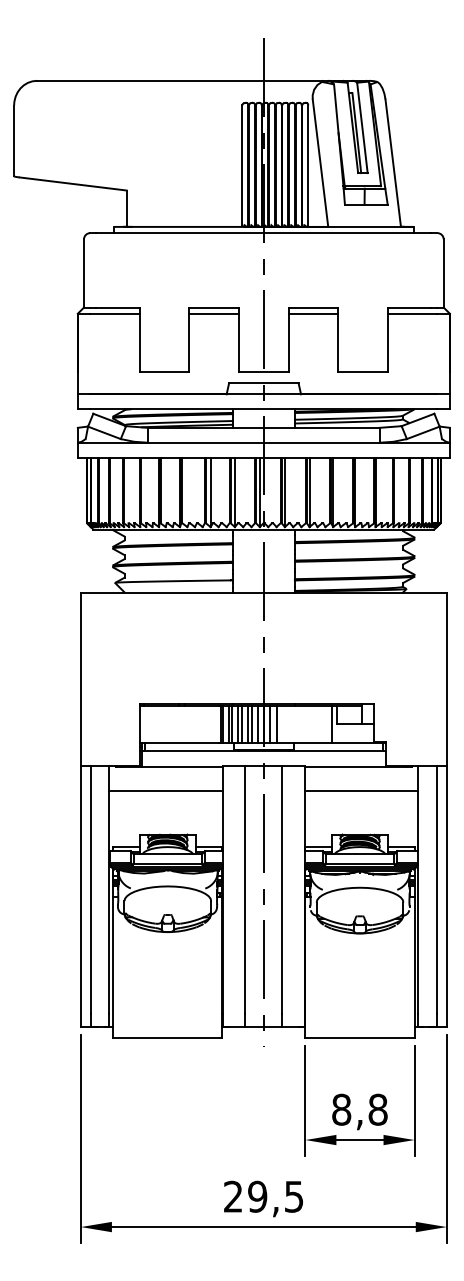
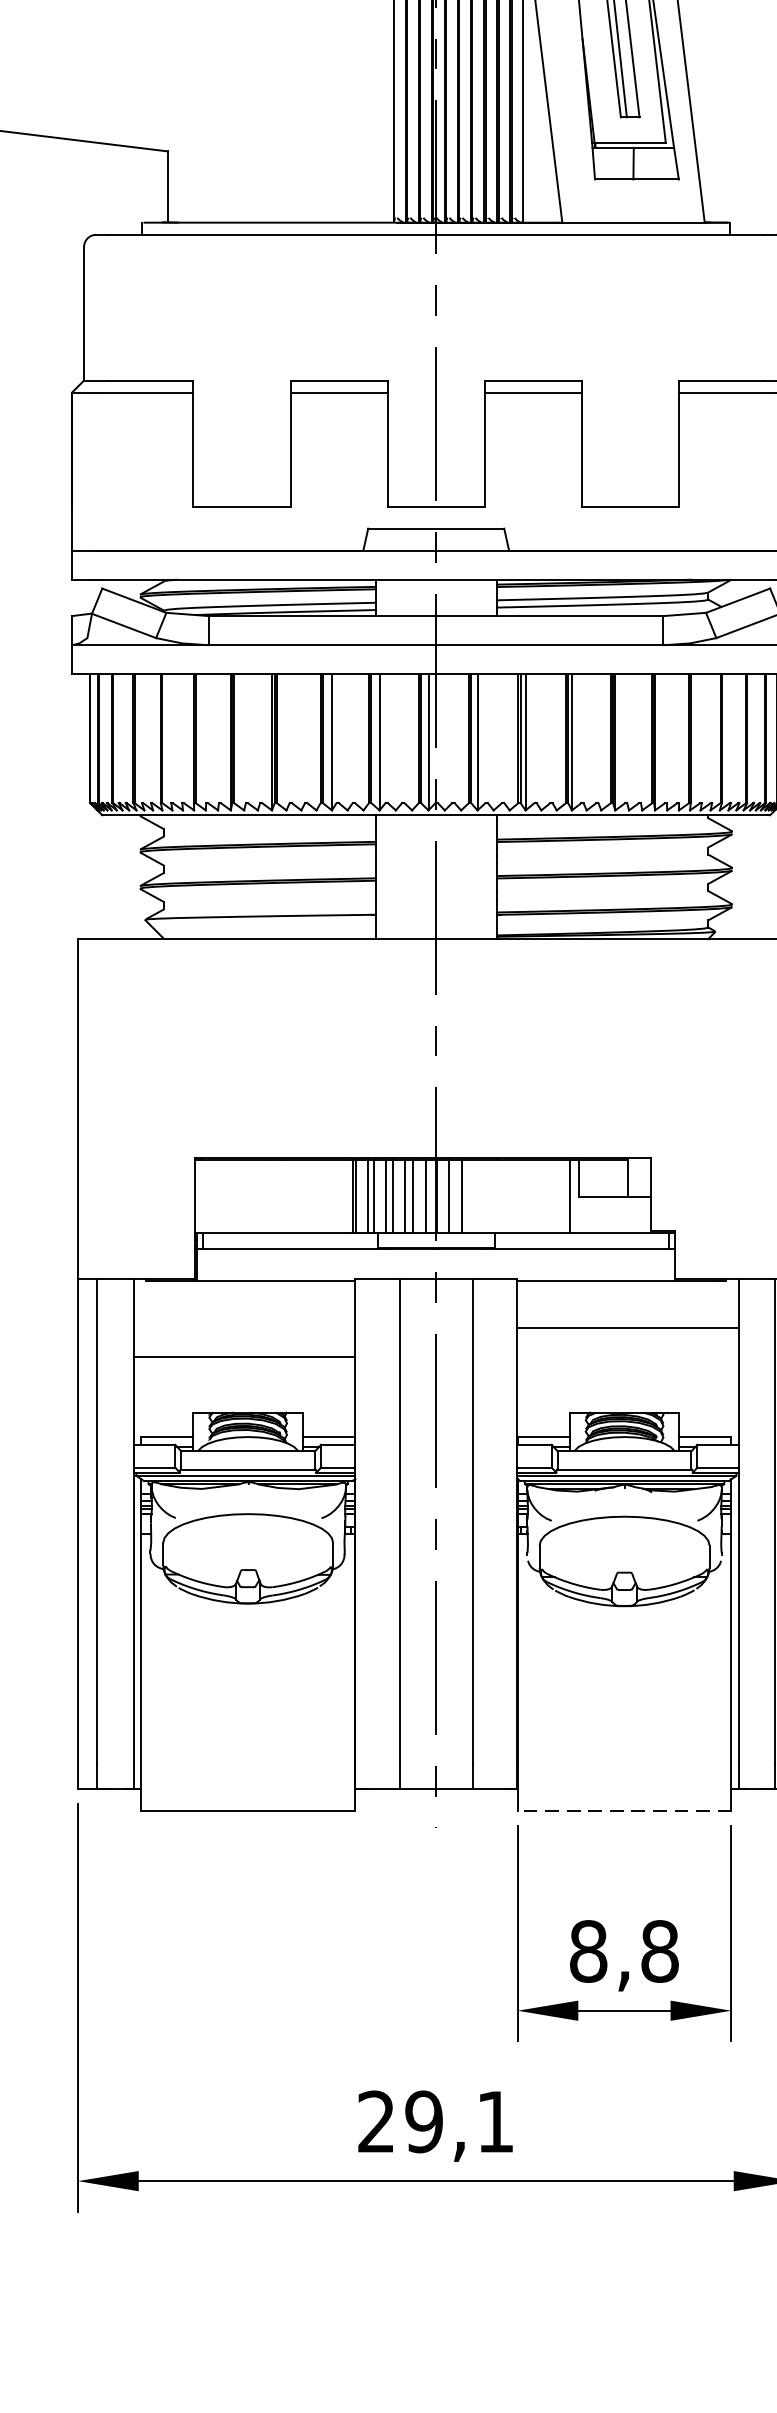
line: (165, 791) -> (243, 1357), moved
line: (359, 1038) -> (623, 1811), solid -> dashed
text: (294, 1196) -> (496, 2121), 29,5 -> 29,1

